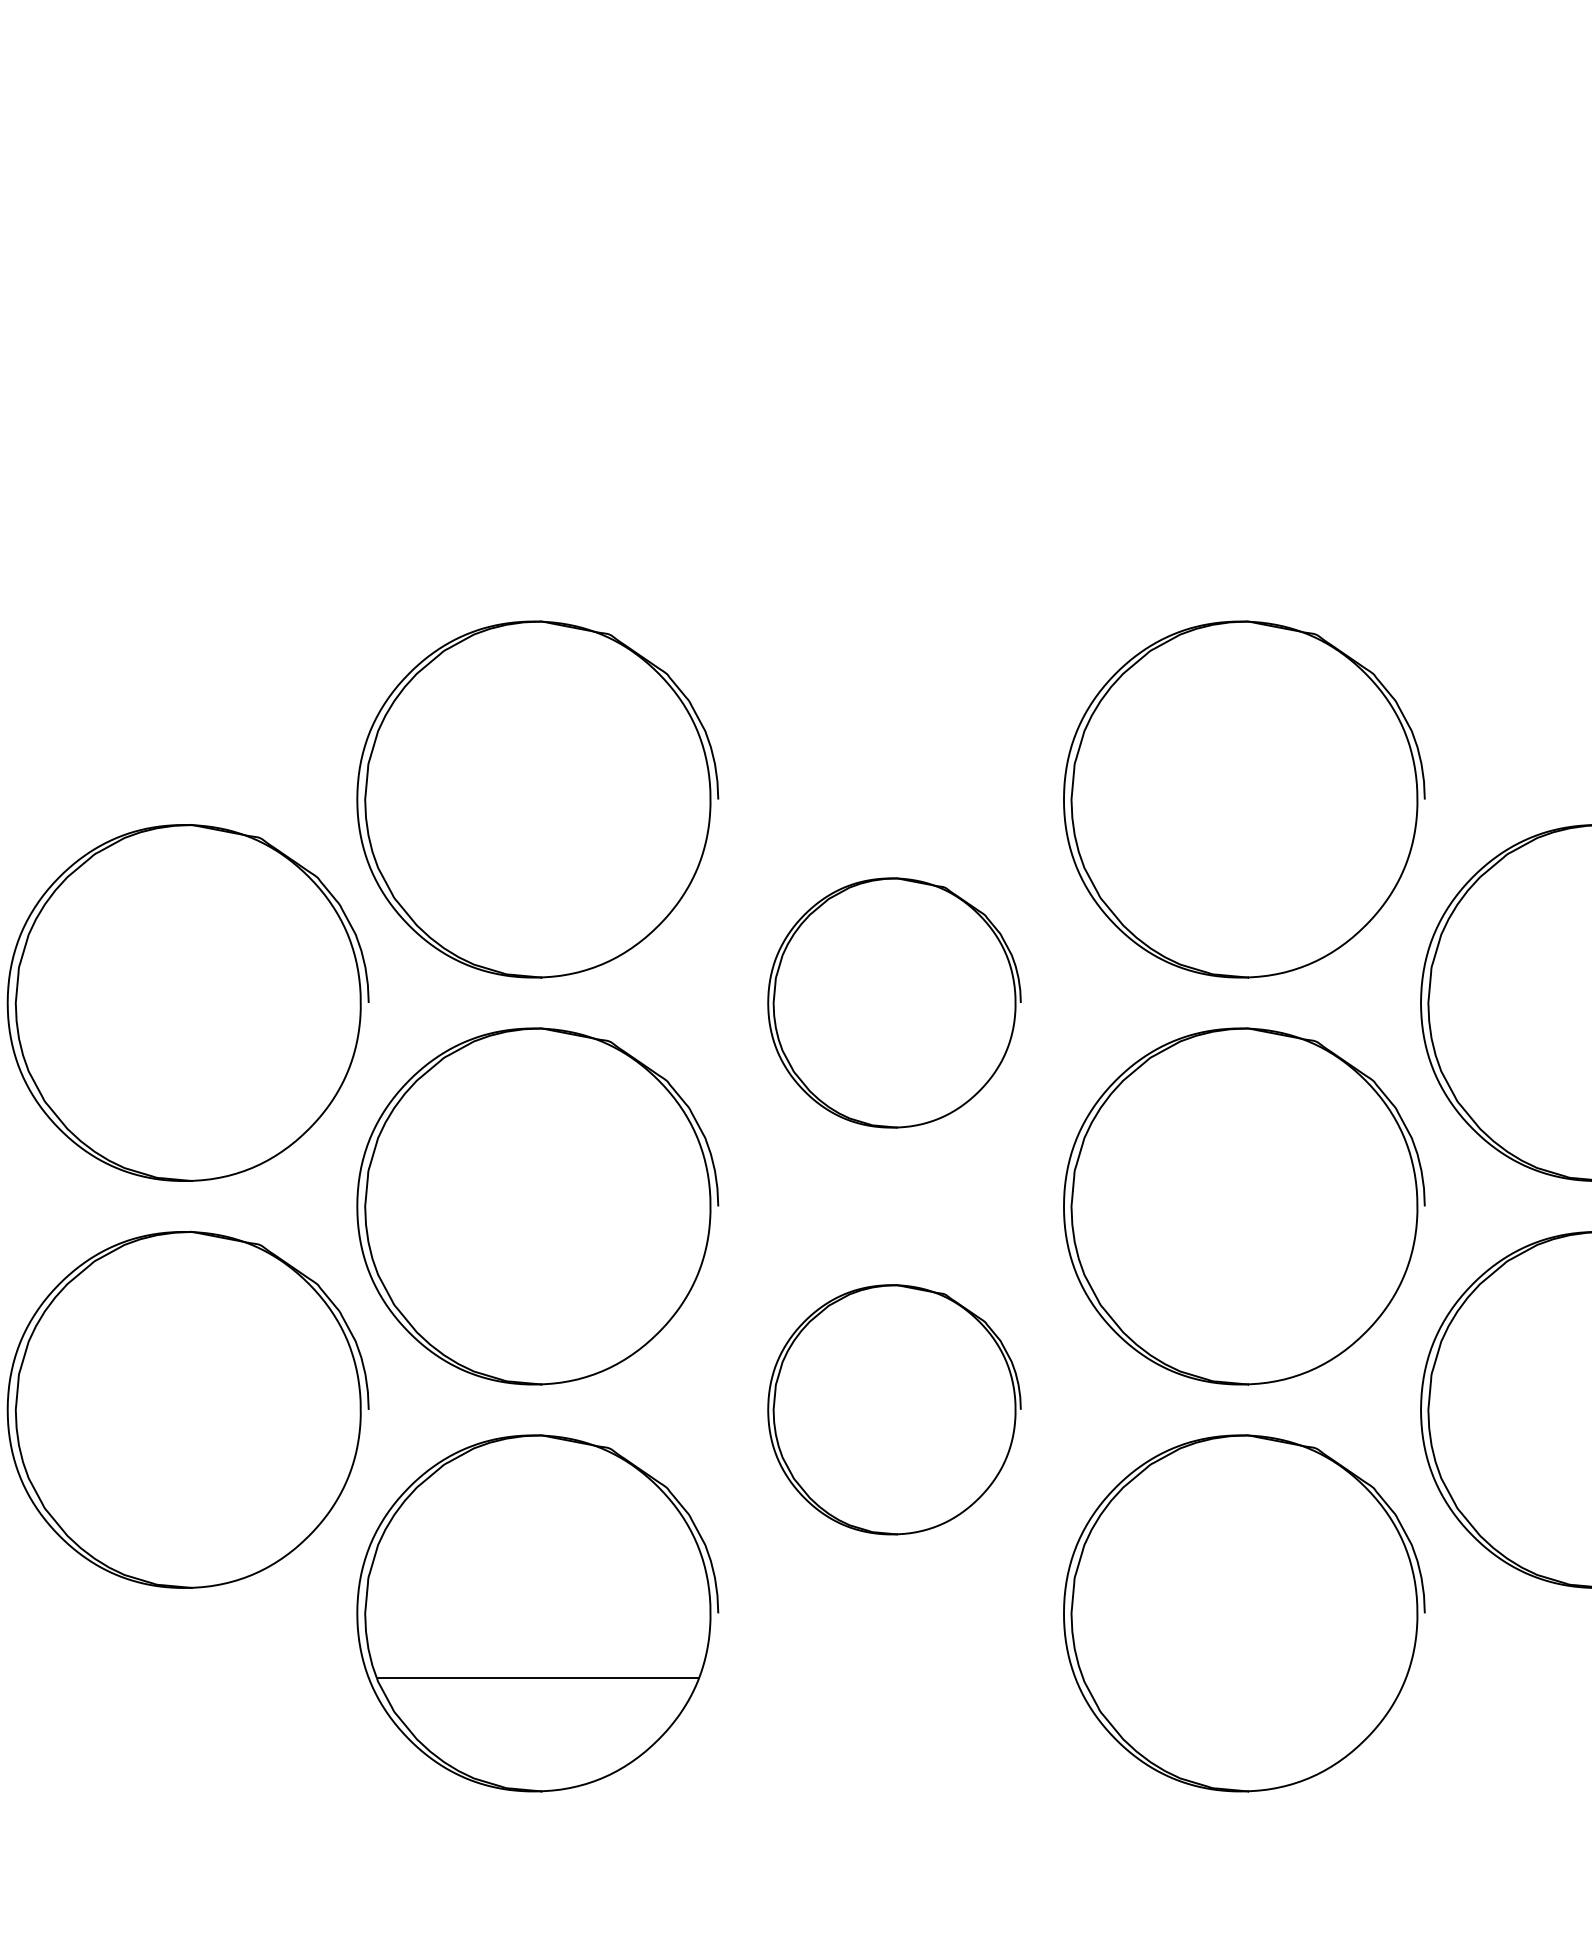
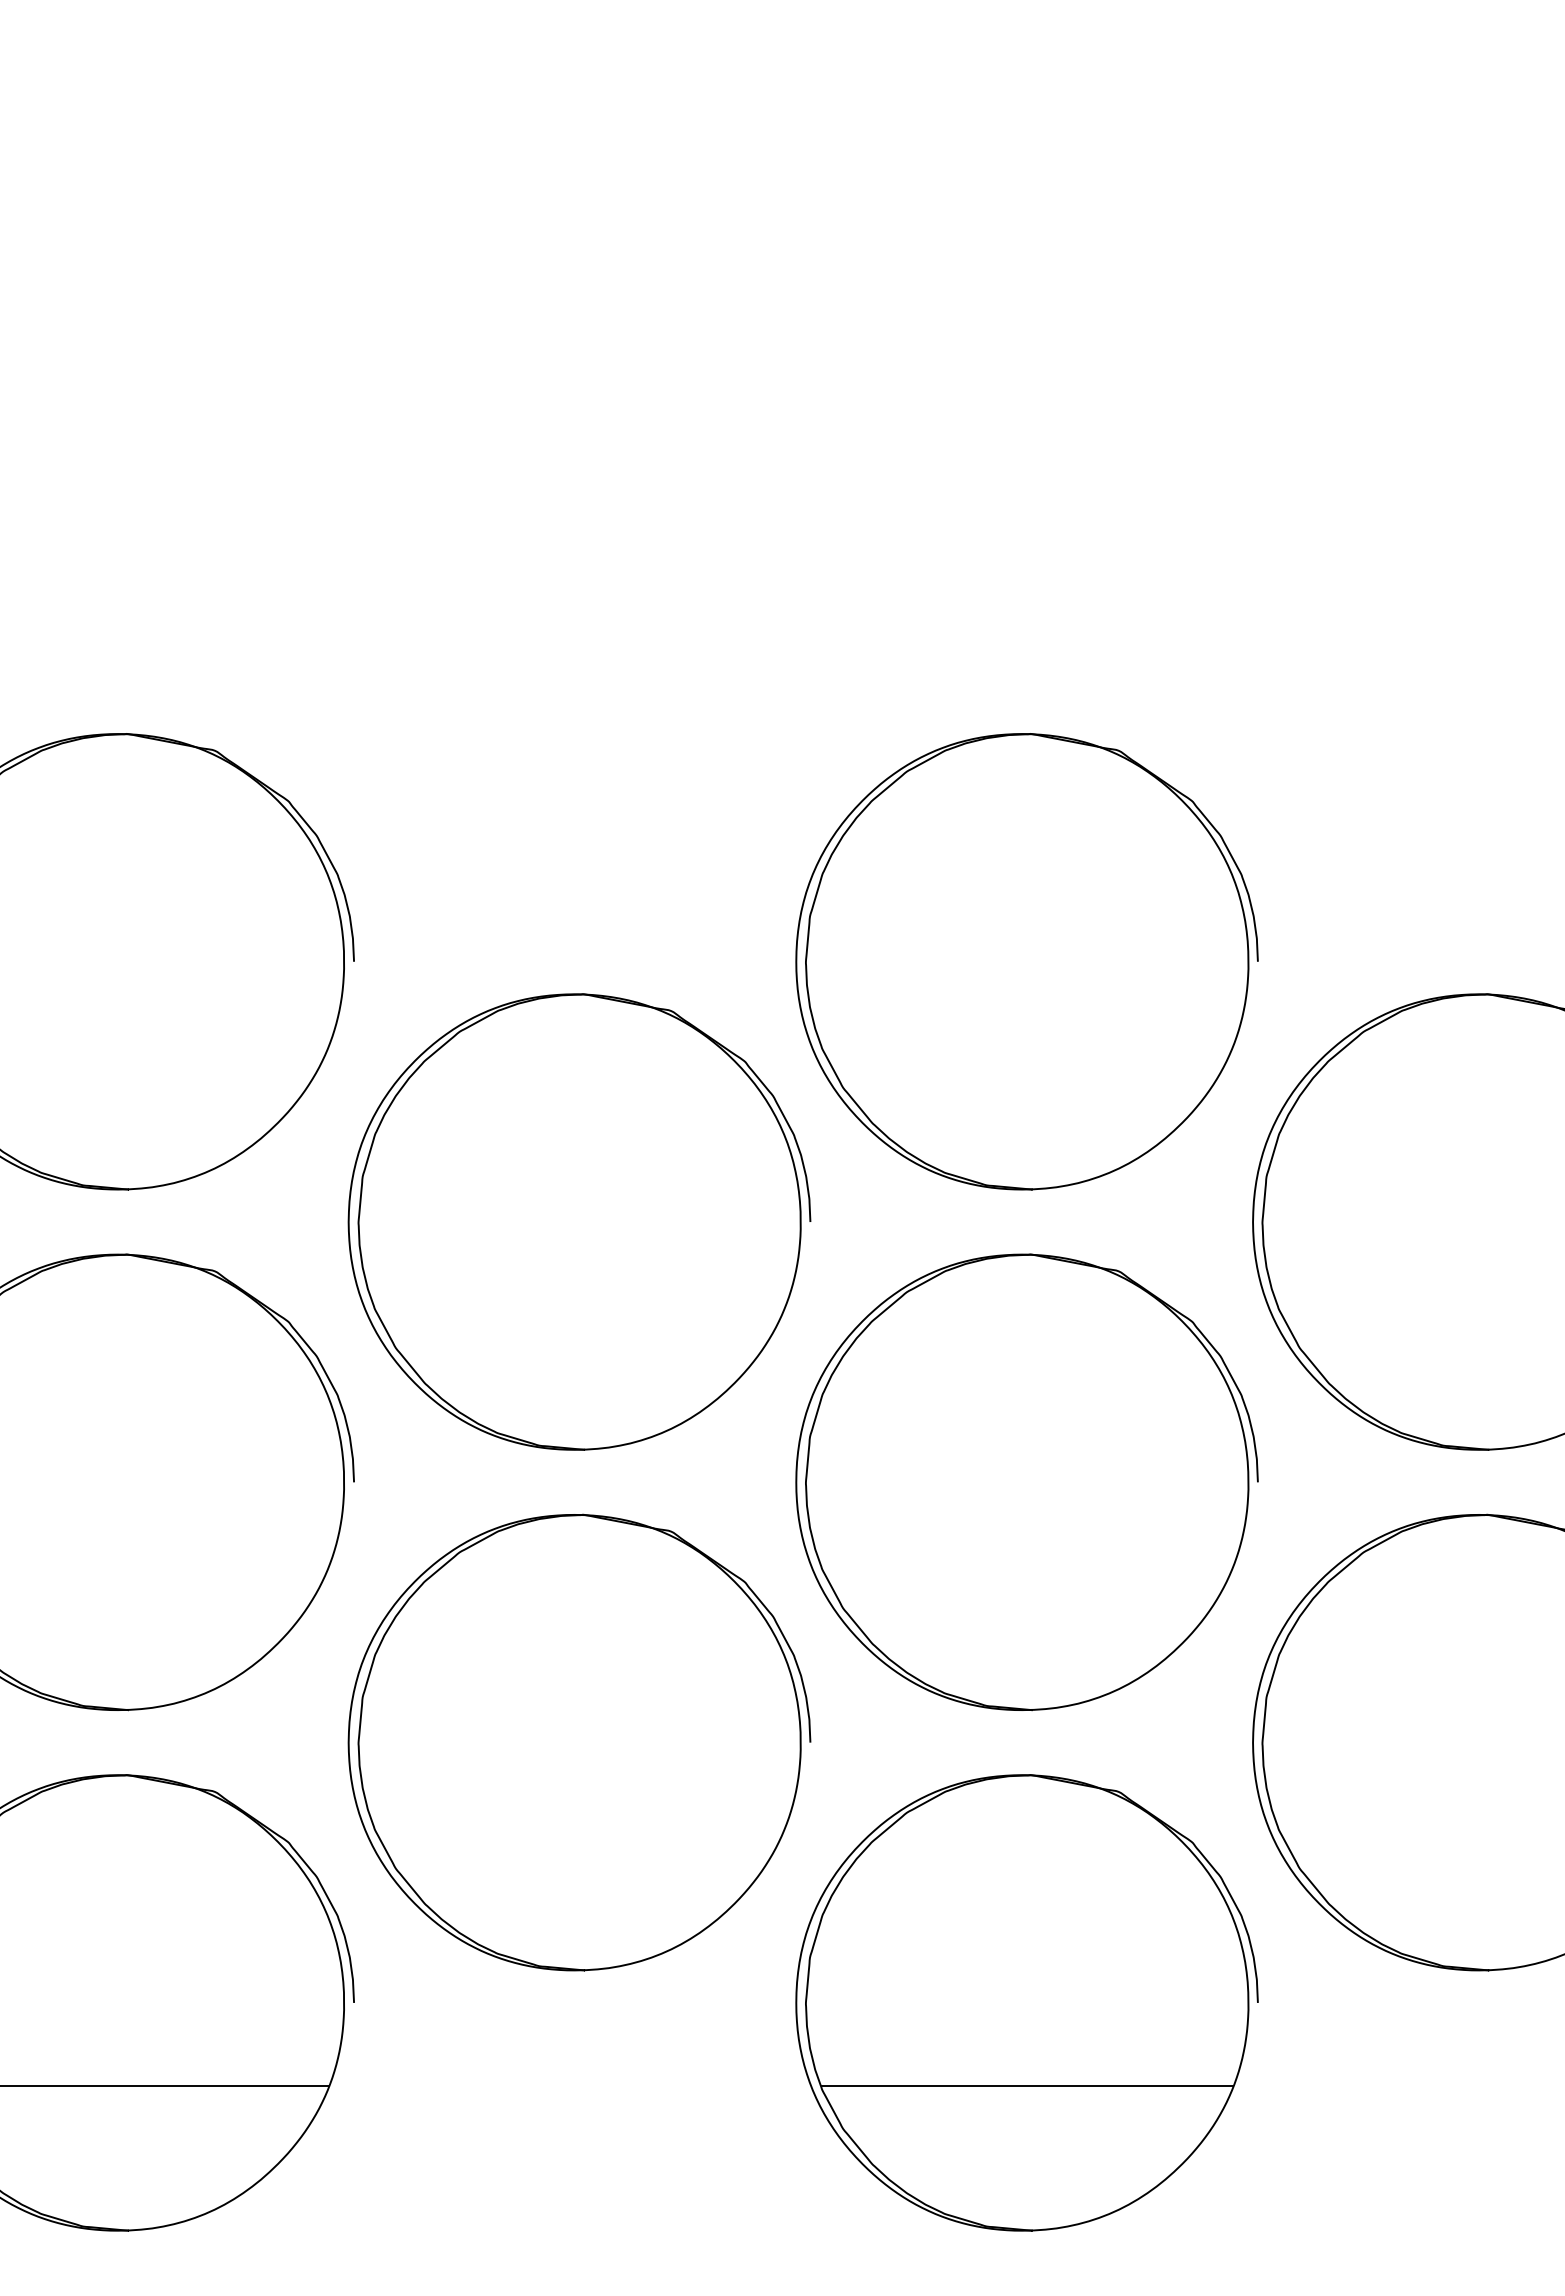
part: (894, 1002) -> (579, 1221), size x1.43
part: (894, 1409) -> (579, 1742), size x1.43
line: (1244, 1678) -> (1027, 2086), added

